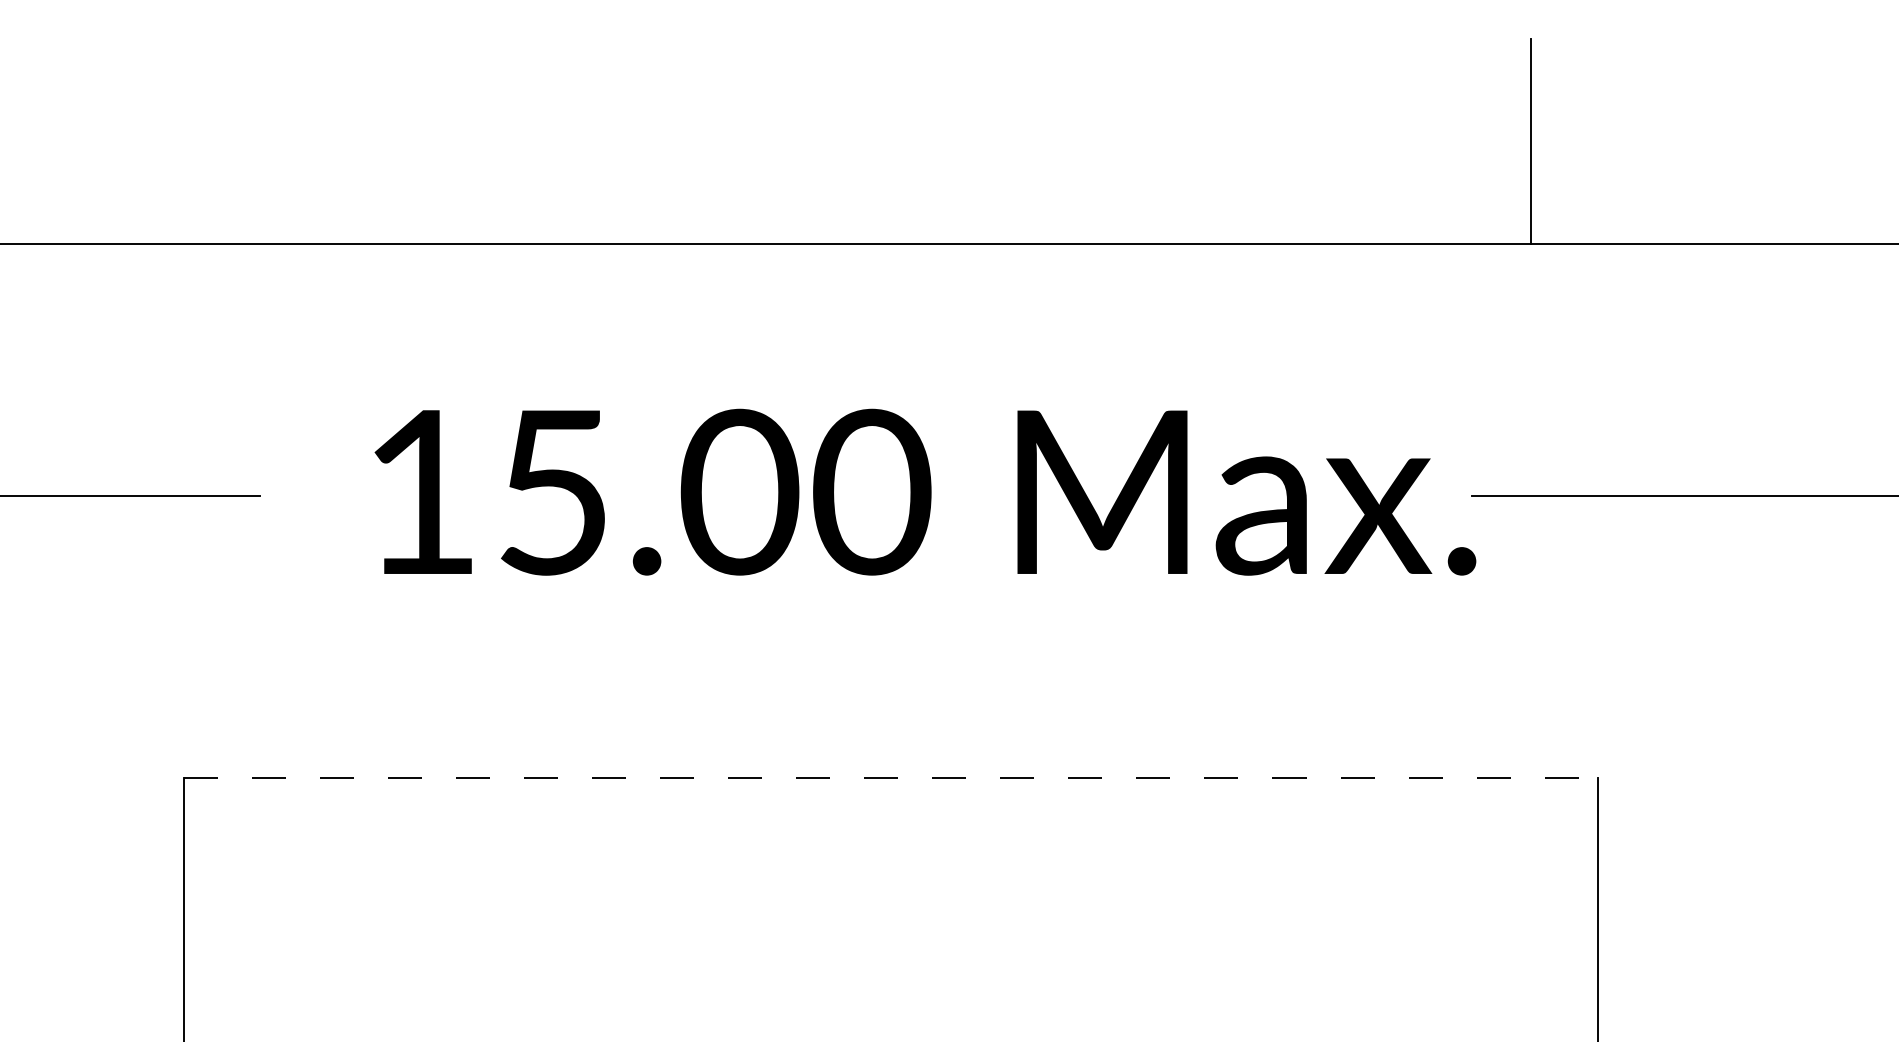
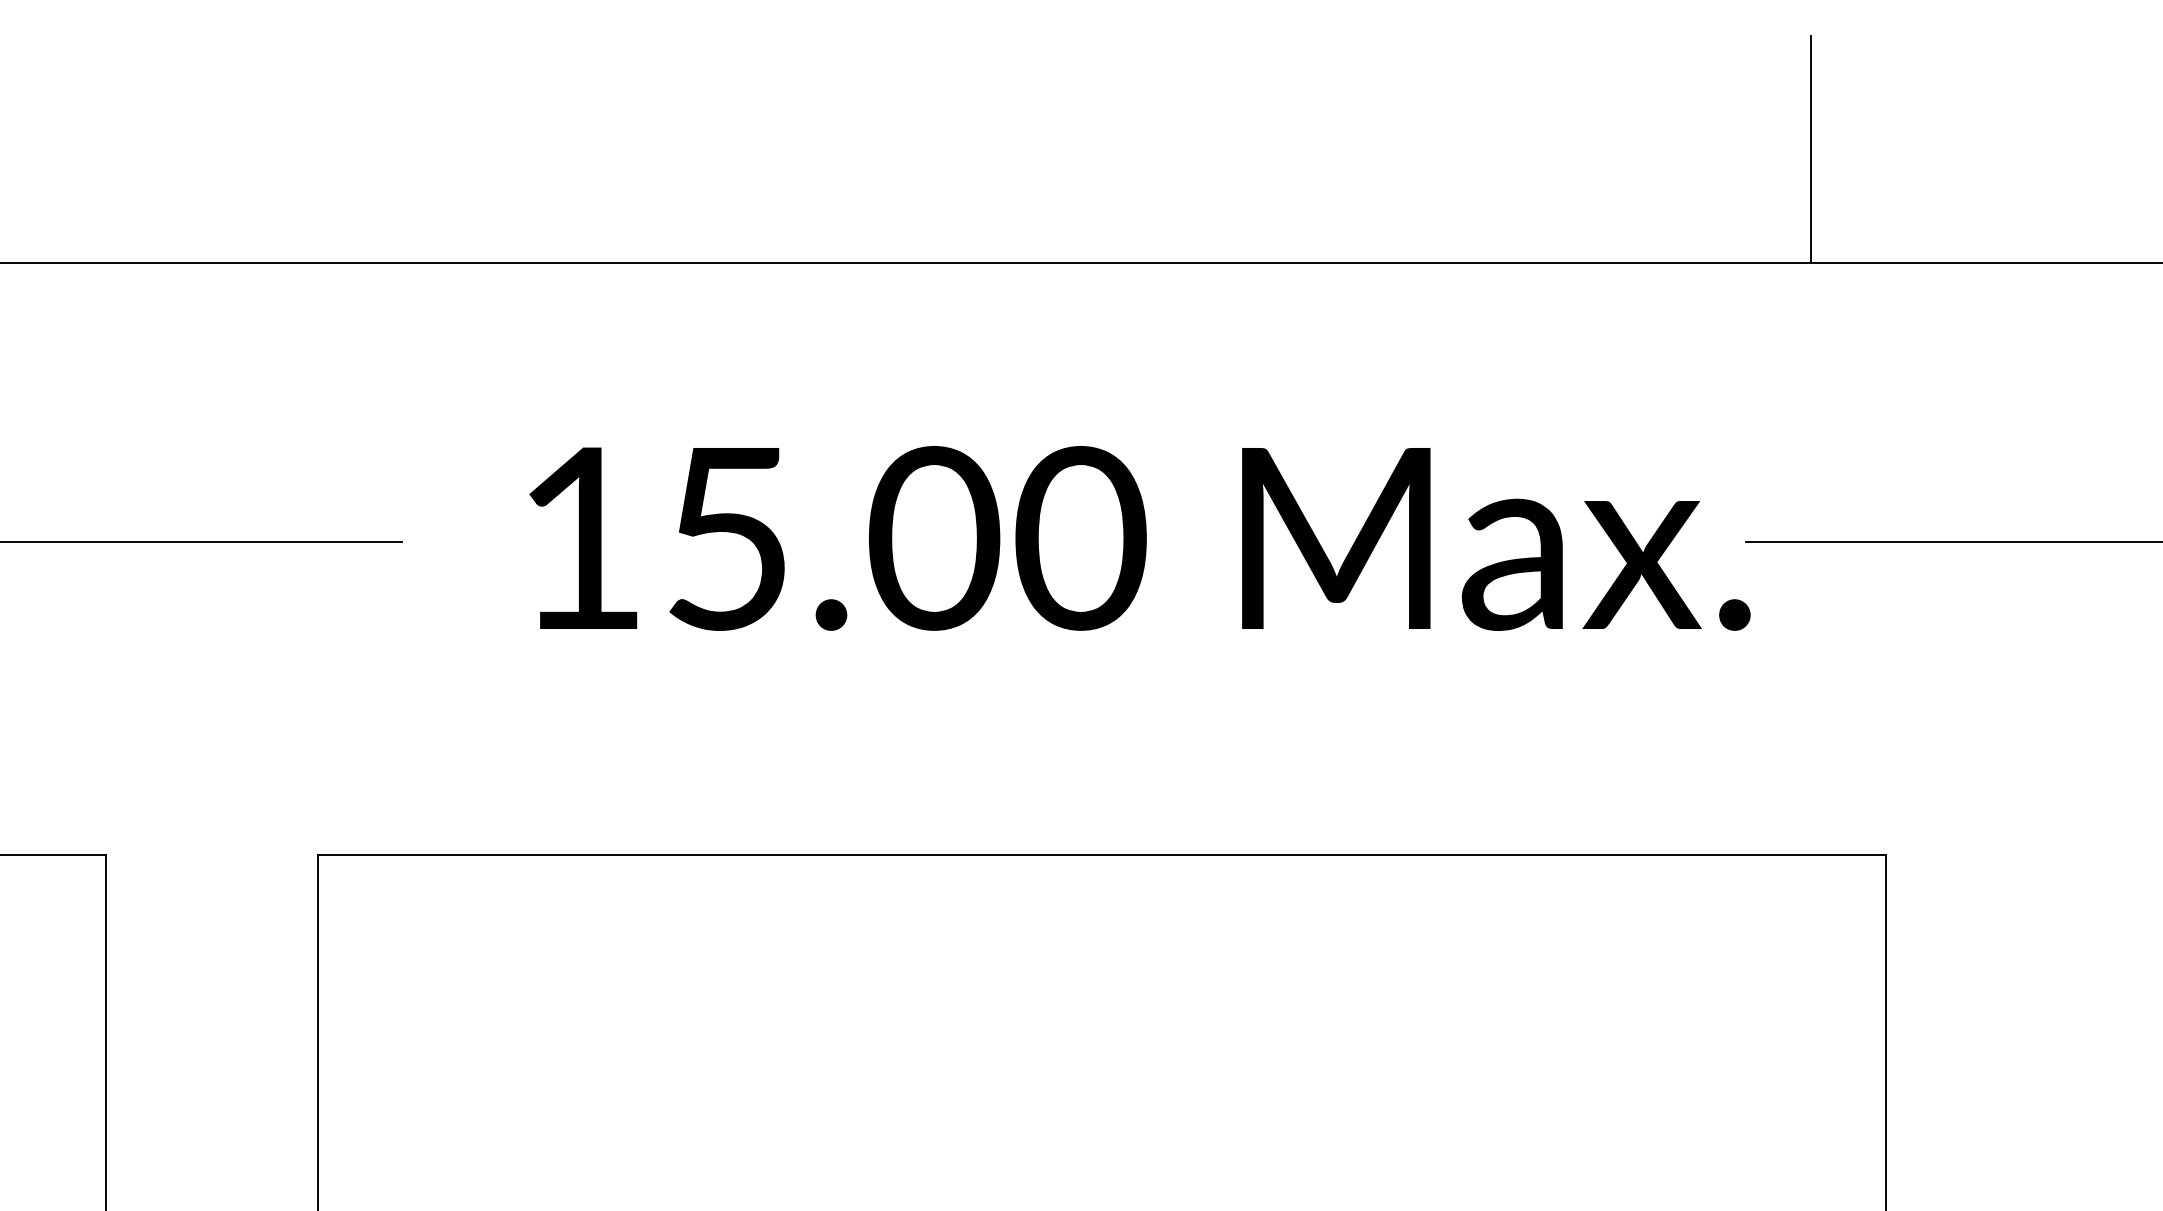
line: (891, 777) -> (1102, 854), dashed -> solid

